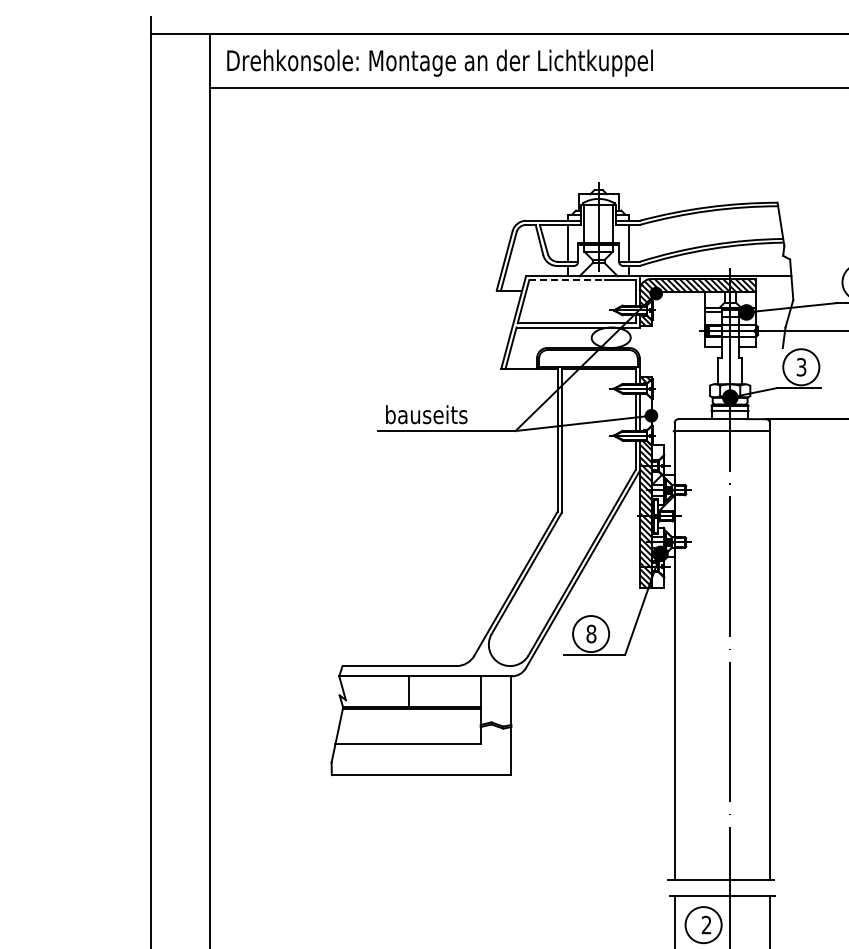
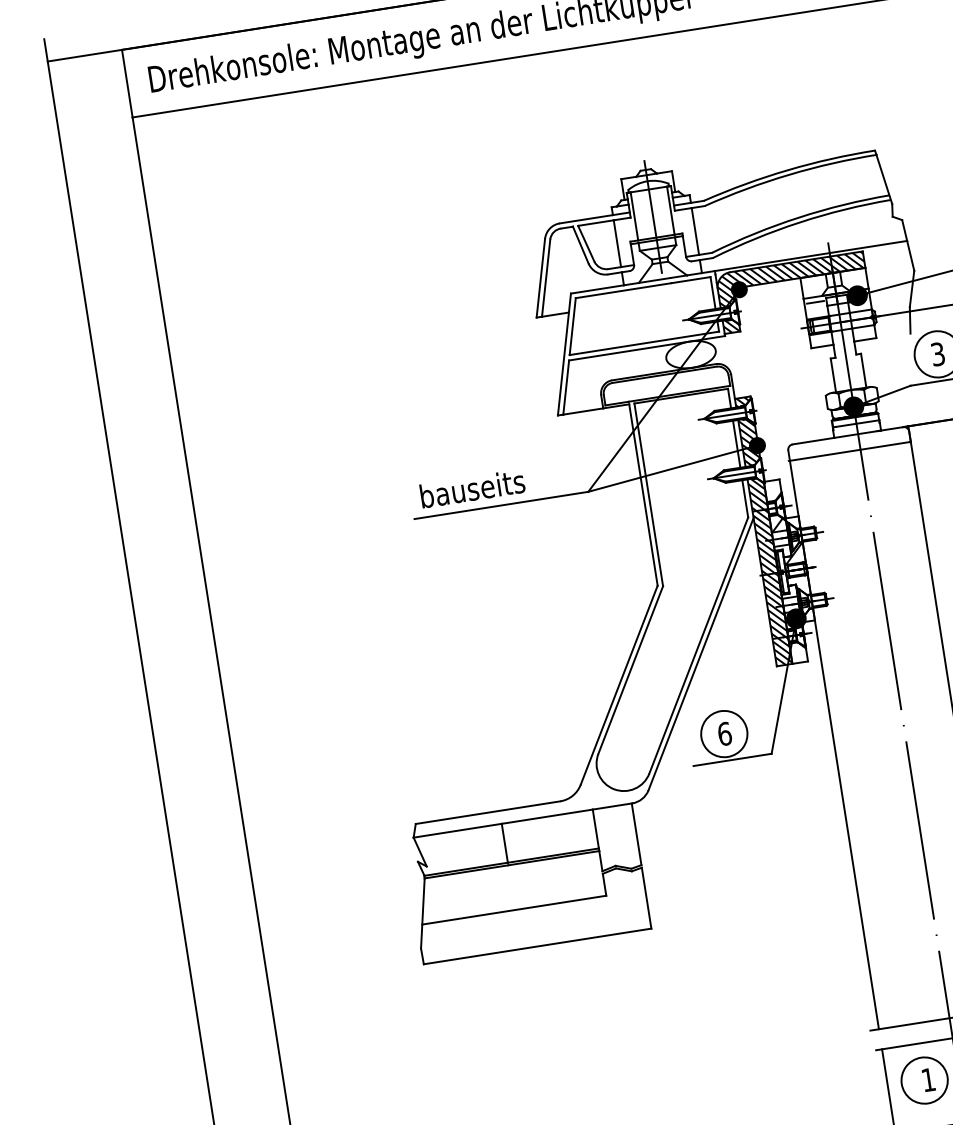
line: (567, 280) -> (624, 290), dashed -> solid
hatch: (645, 412) -> (749, 442), added
text: (591, 633) -> (724, 733), 8 -> 6
text: (706, 924) -> (928, 1079), 2 -> 1

